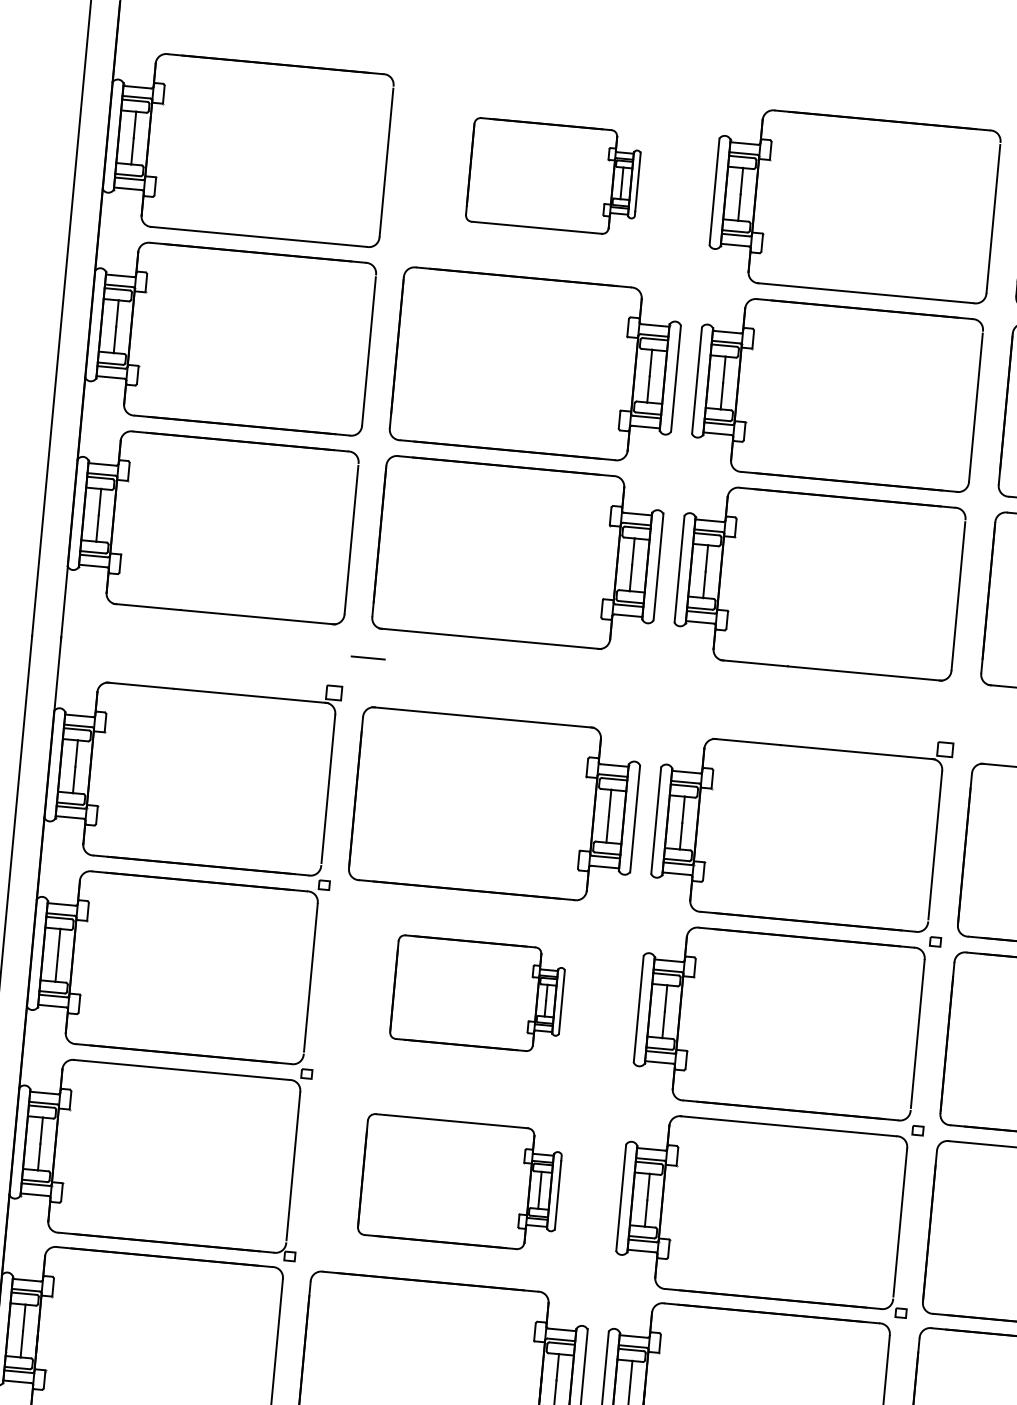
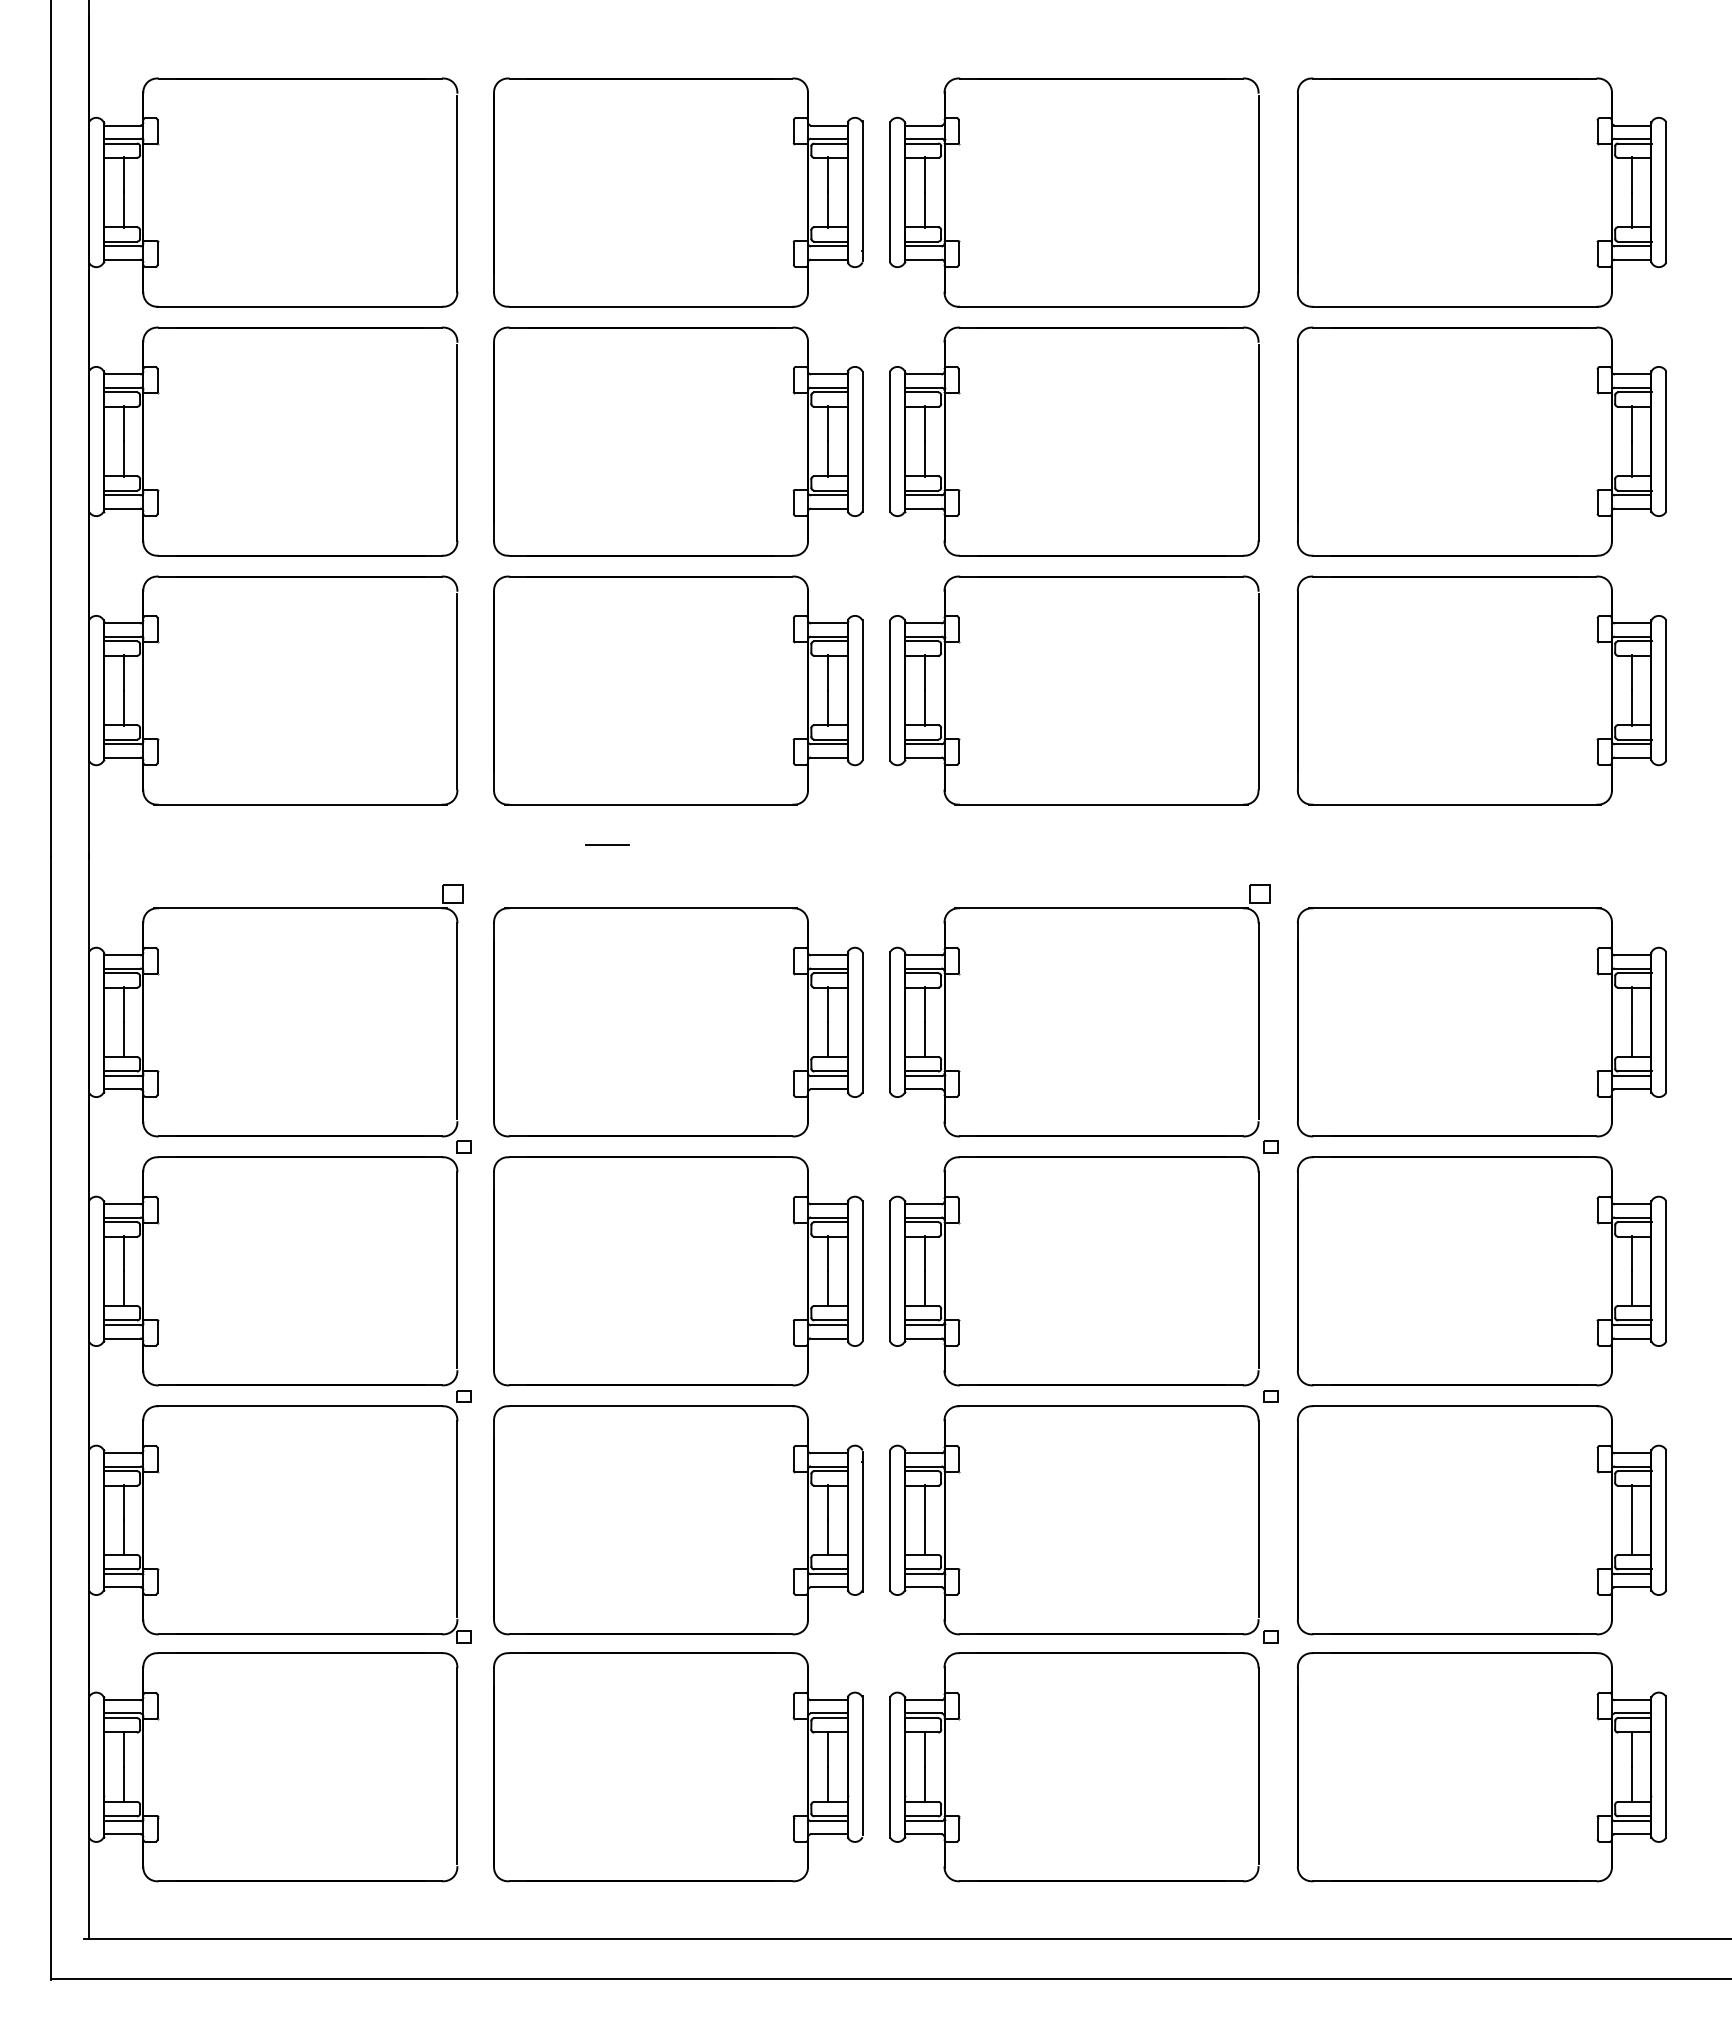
part: (554, 177) -> (678, 192), size x1.67
line: (368, 657) -> (607, 844), moved
part: (478, 994) -> (678, 1271), size x1.67
part: (460, 1183) -> (678, 1520), size x1.43

